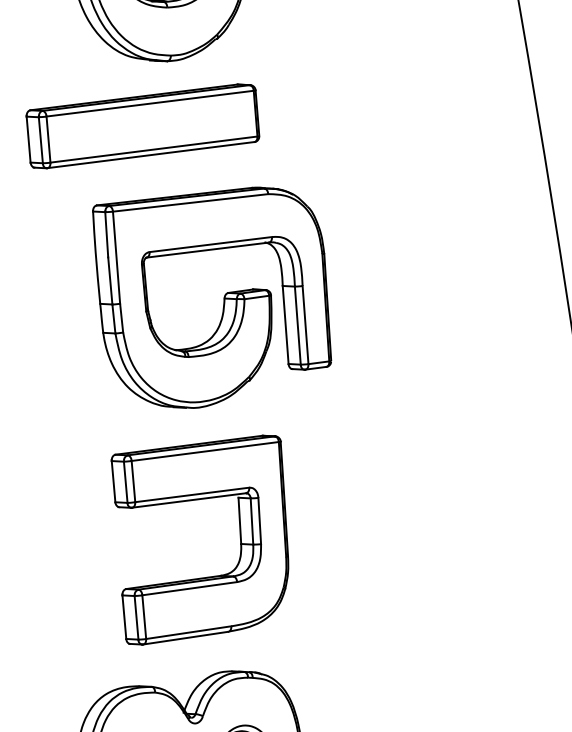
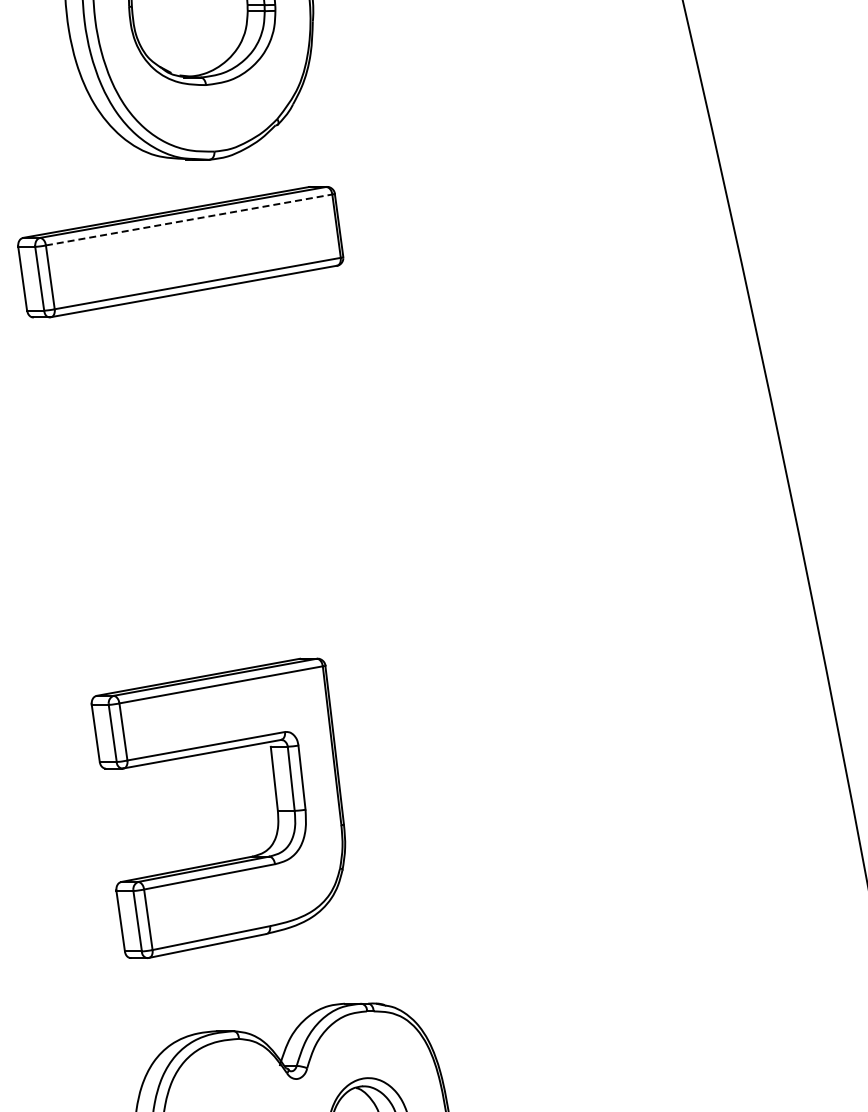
line: (150, 103) -> (189, 219), solid -> dashed
part: (224, 297) -> (306, 484), removed
part: (201, 577) -> (225, 860), moved

